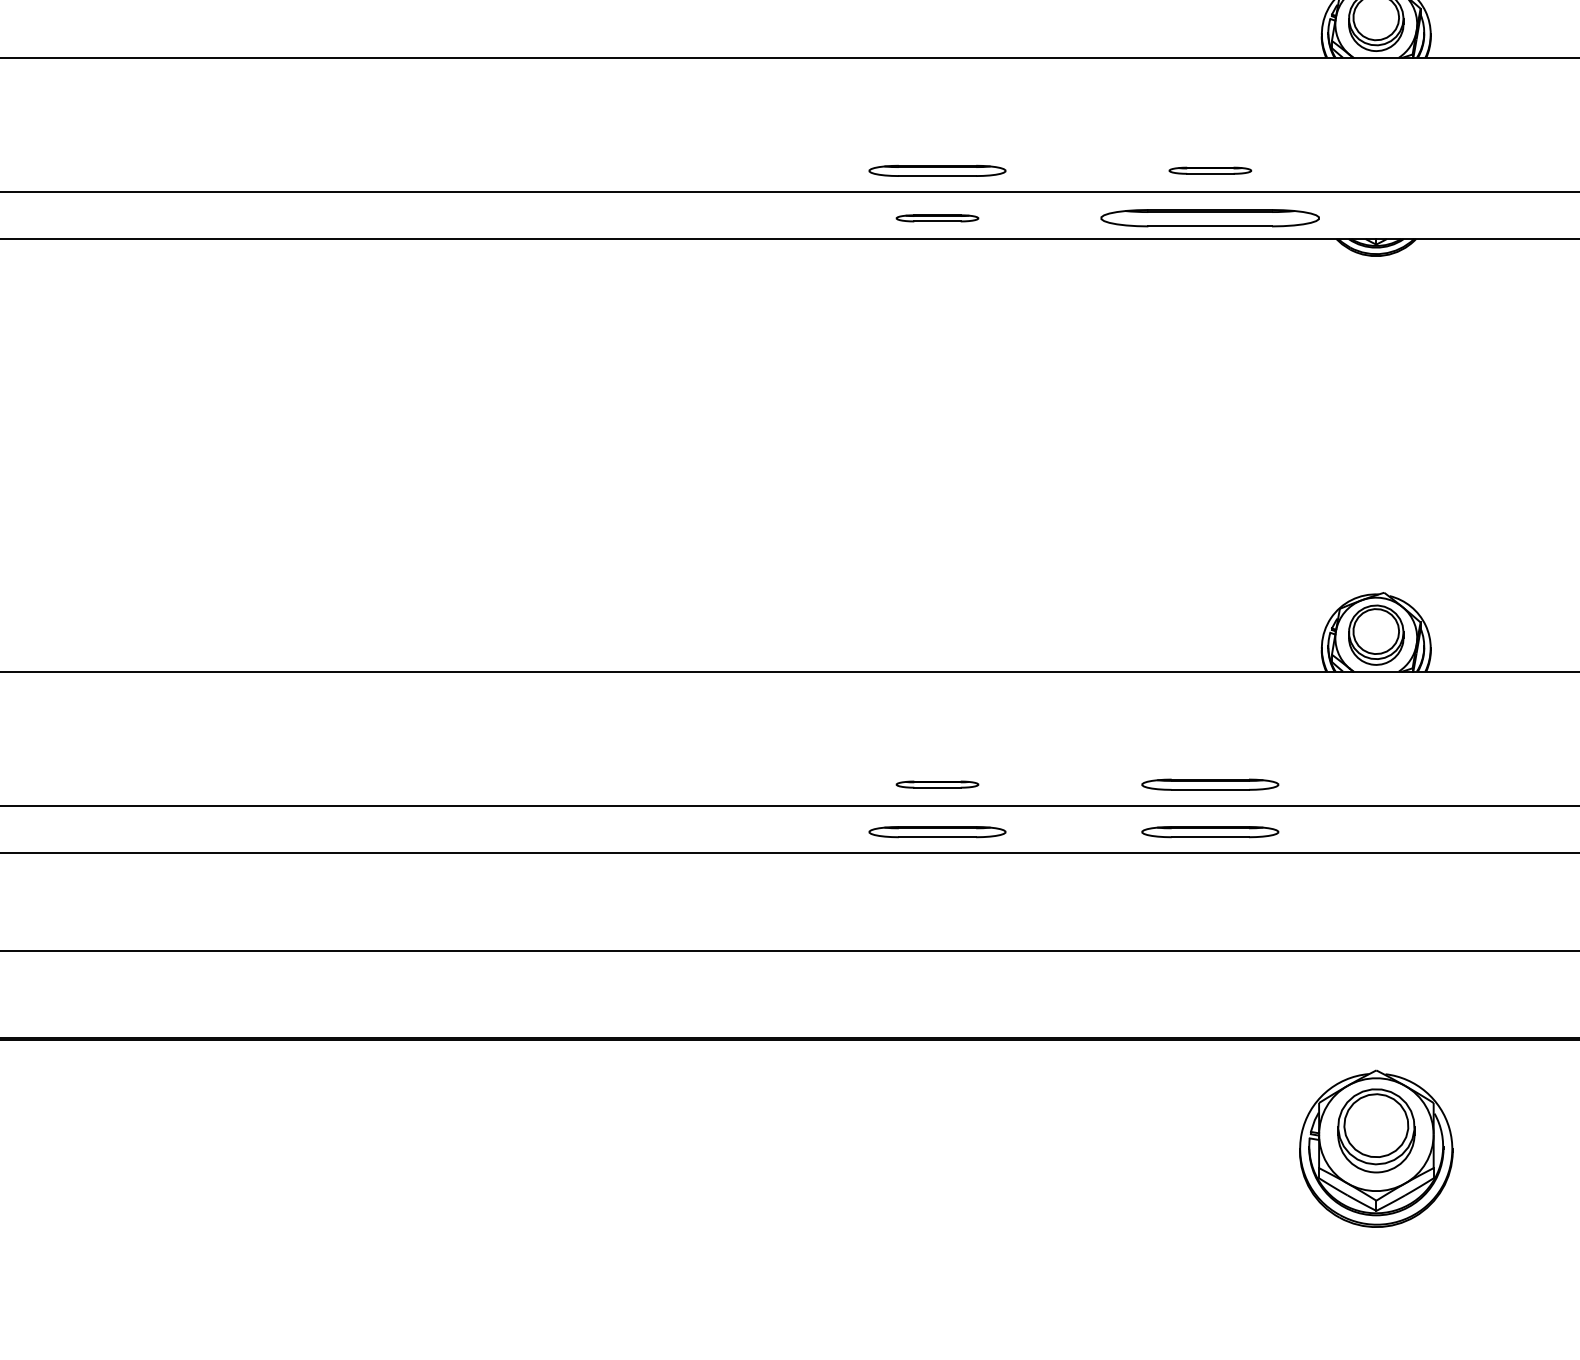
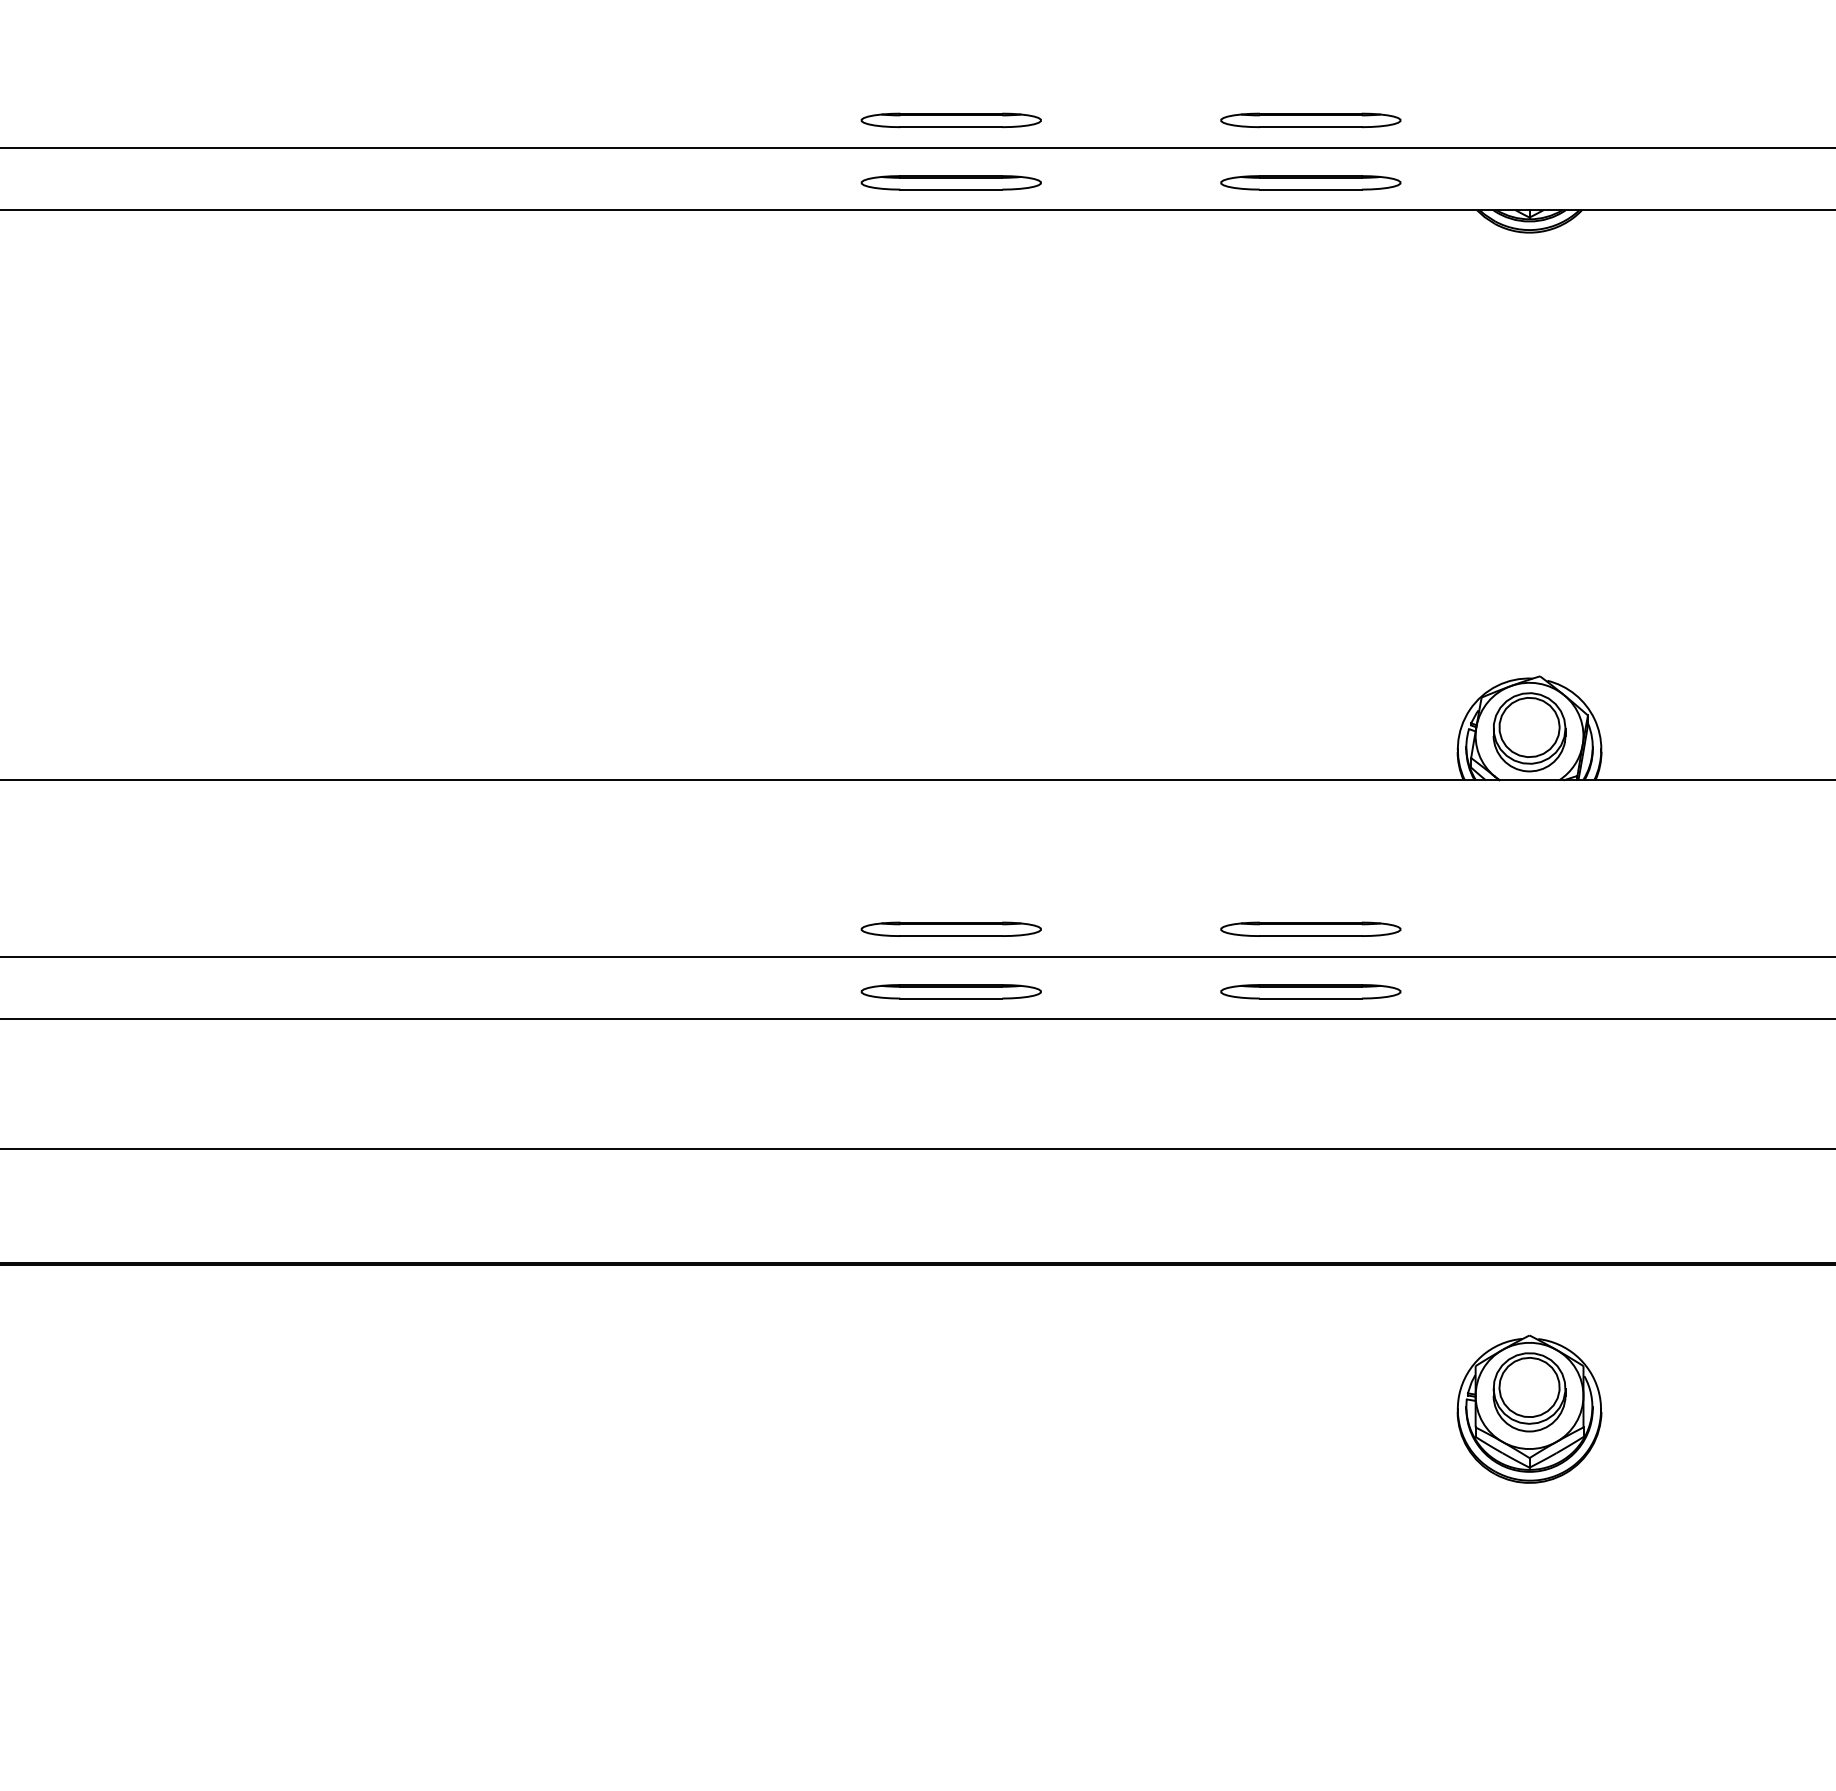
part: (1210, 170) -> (1311, 119), size x1.67
part: (937, 218) -> (951, 183), size x1.67
part: (1210, 218) -> (1311, 183), size x0.62
part: (937, 784) -> (951, 929), size x1.67
part: (1375, 1148) -> (1528, 1408), size x0.71

